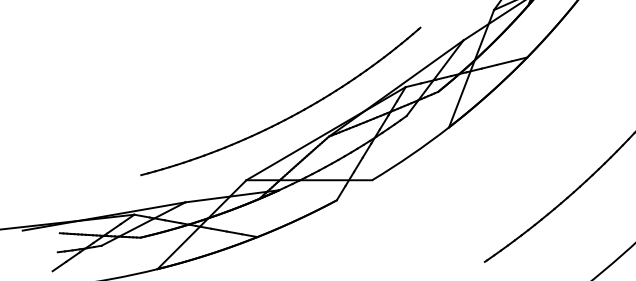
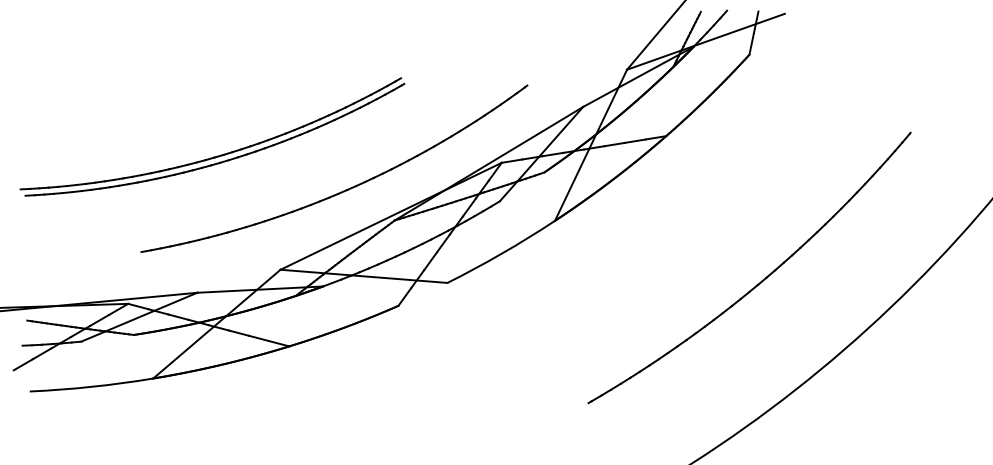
part: (192, 98) -> (217, 155), added

